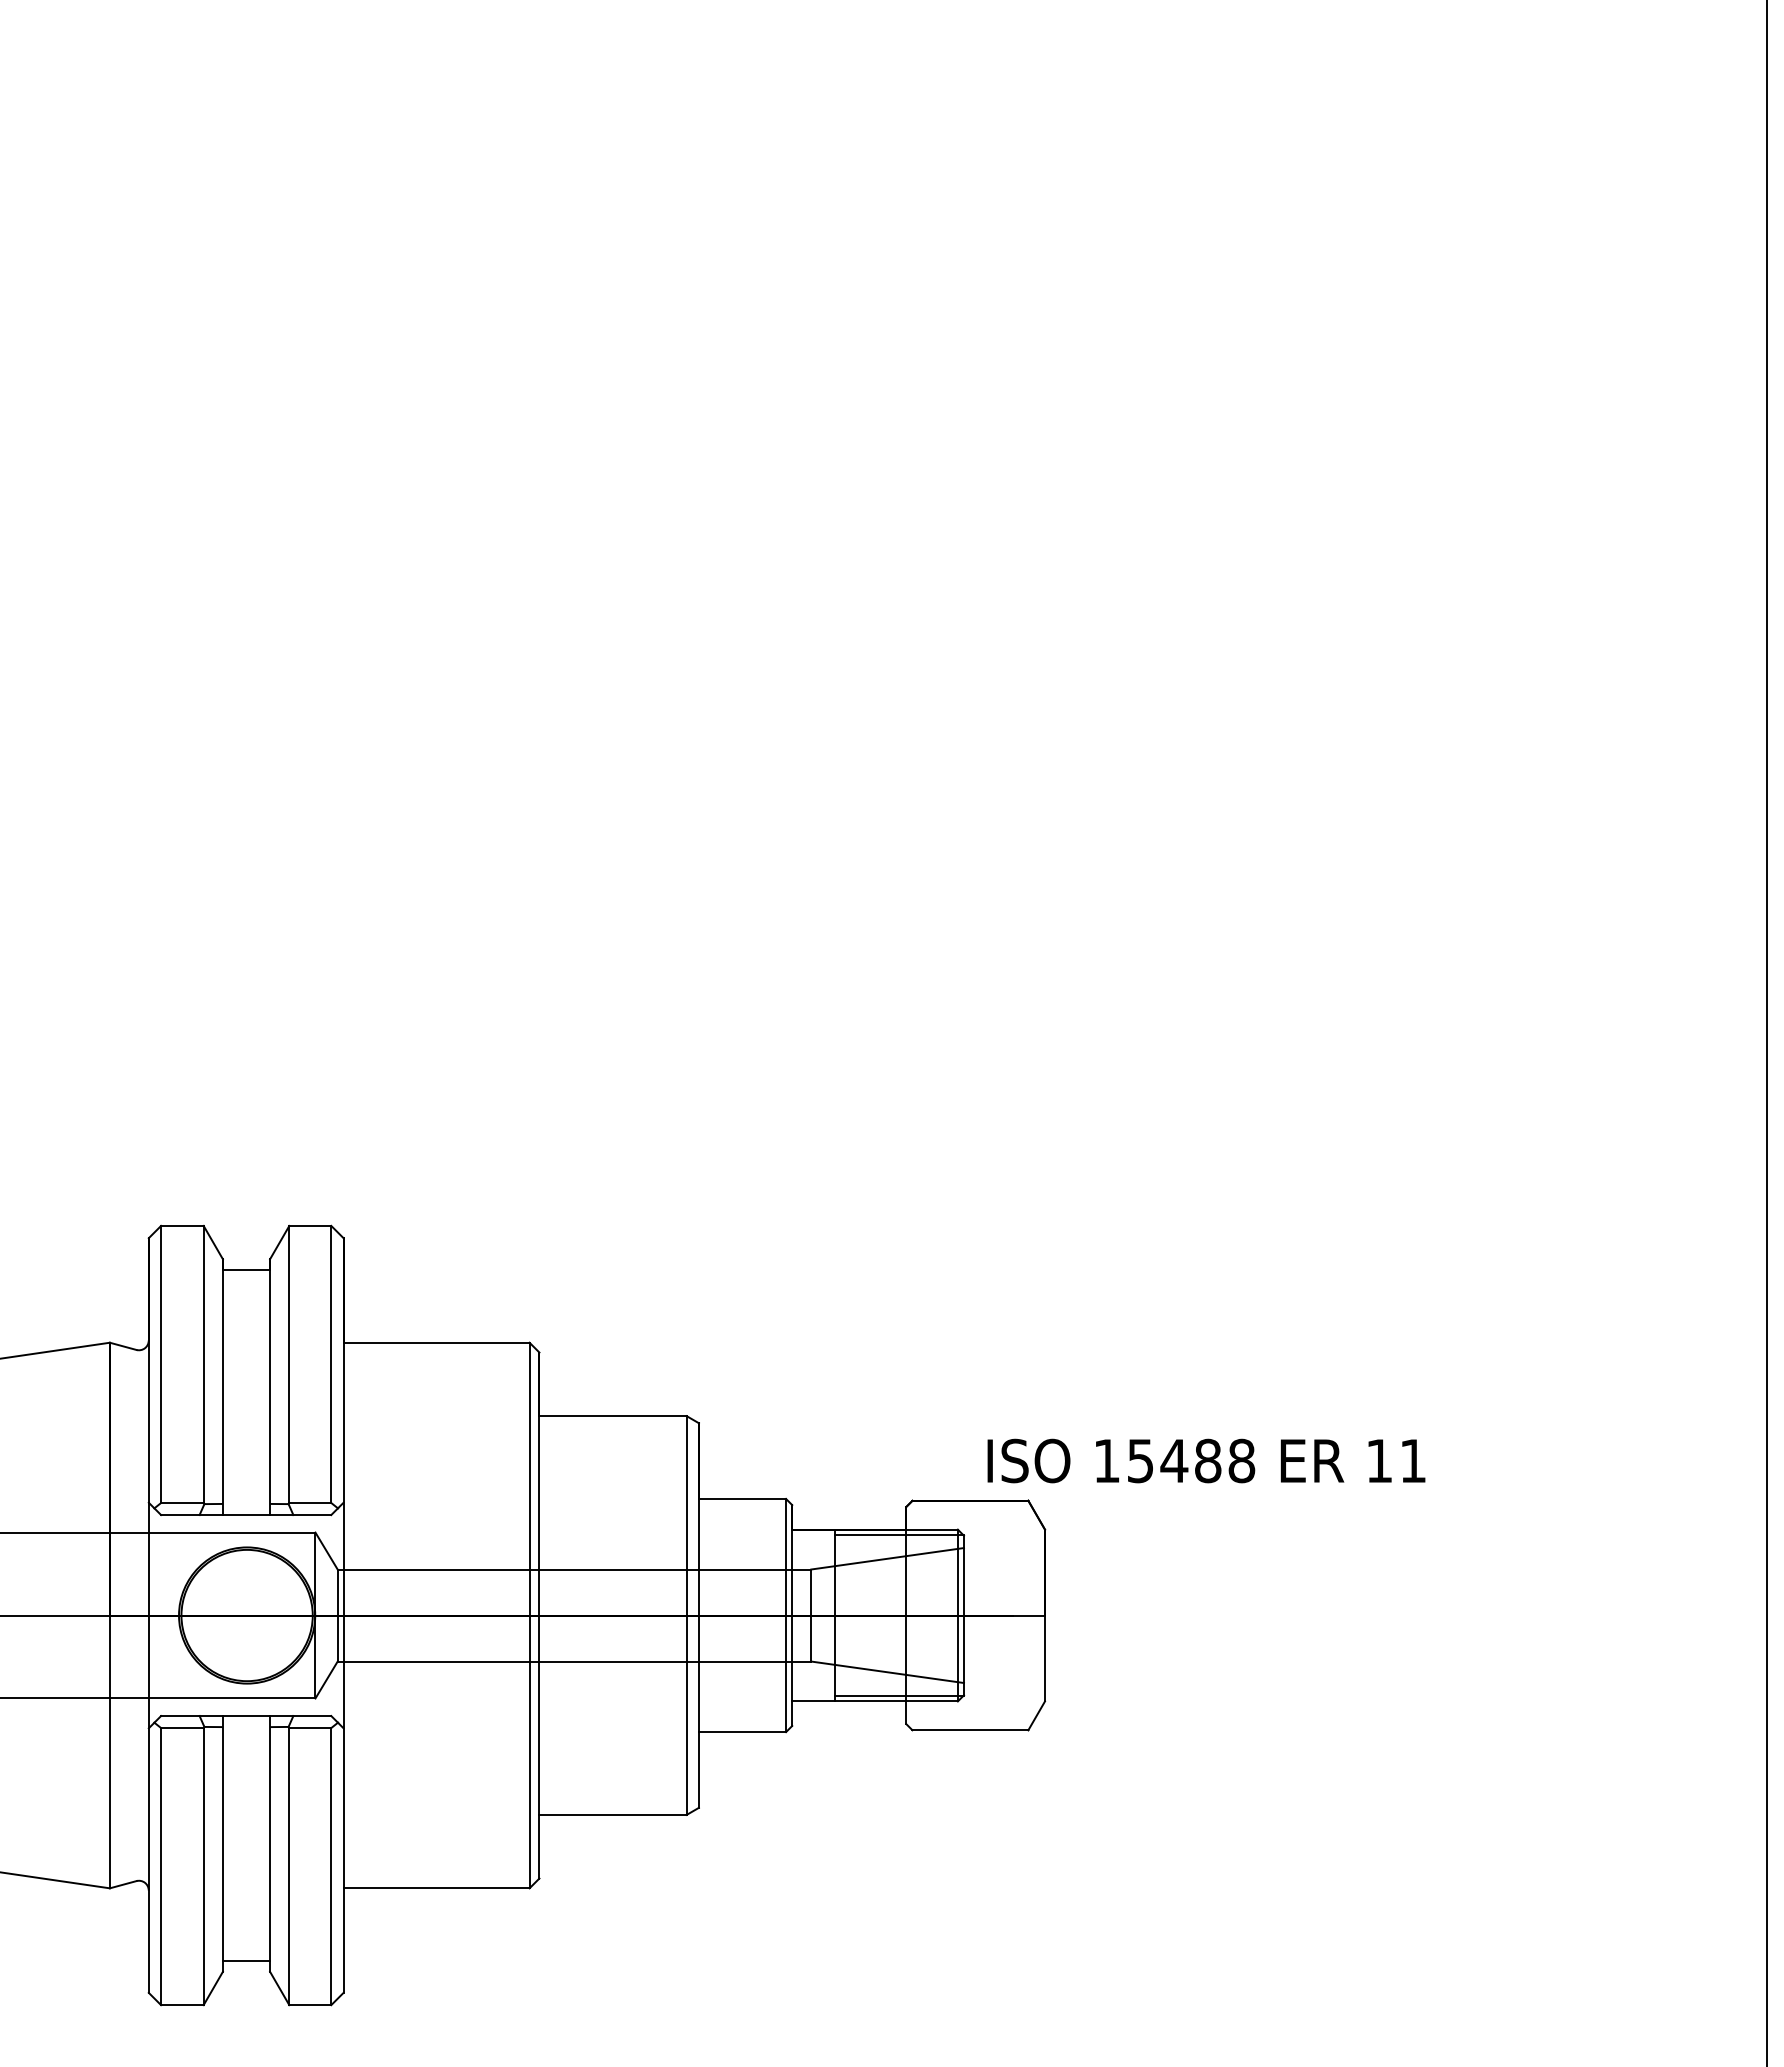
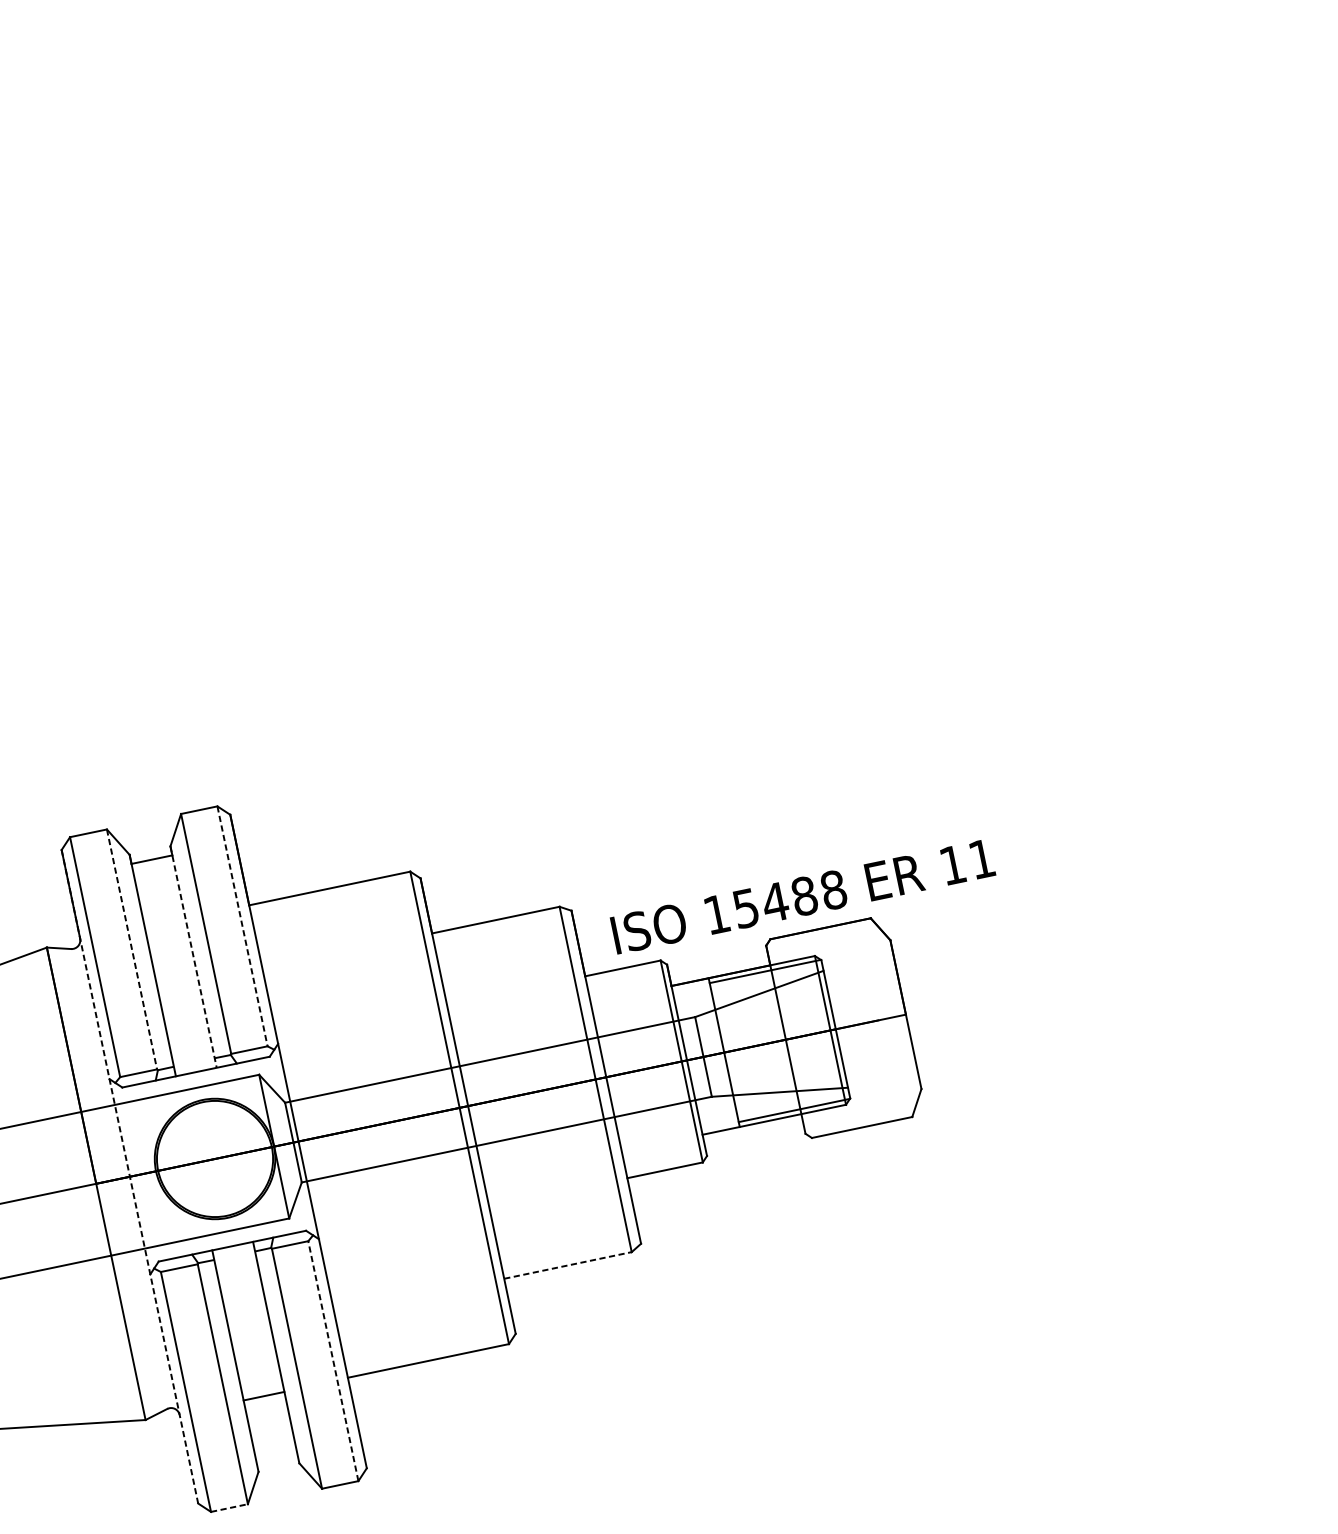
line: (203, 1364) -> (131, 949), solid -> dashed
line: (331, 1364) -> (242, 926), solid -> dashed
line: (270, 1387) -> (194, 957), solid -> dashed
text: (1206, 1460) -> (802, 896), moved
line: (148, 1616) -> (129, 1177), solid -> dashed
line: (613, 1814) -> (568, 1265), solid -> dashed
line: (331, 1866) -> (333, 1361), solid -> dashed
line: (246, 1961) -> (264, 1396), moved
line: (182, 2005) -> (229, 1508), solid -> dashed

